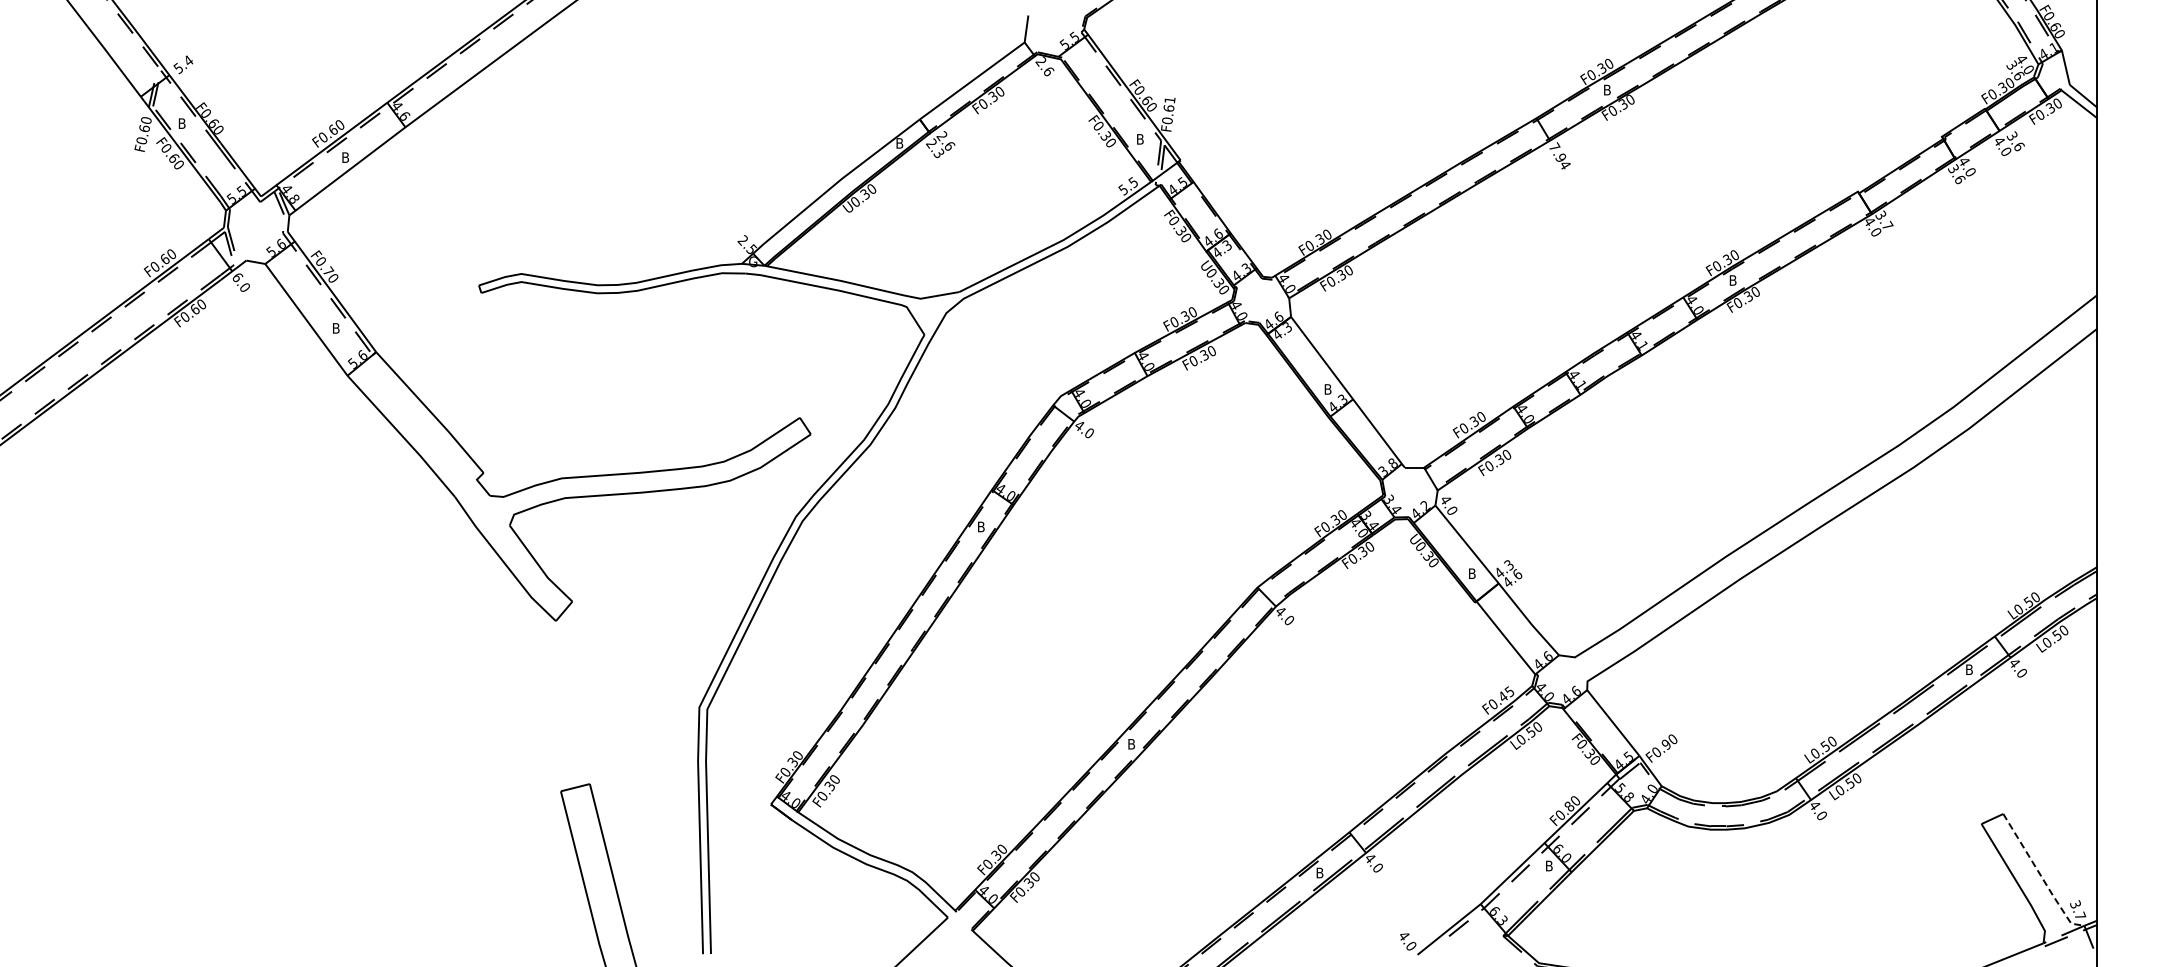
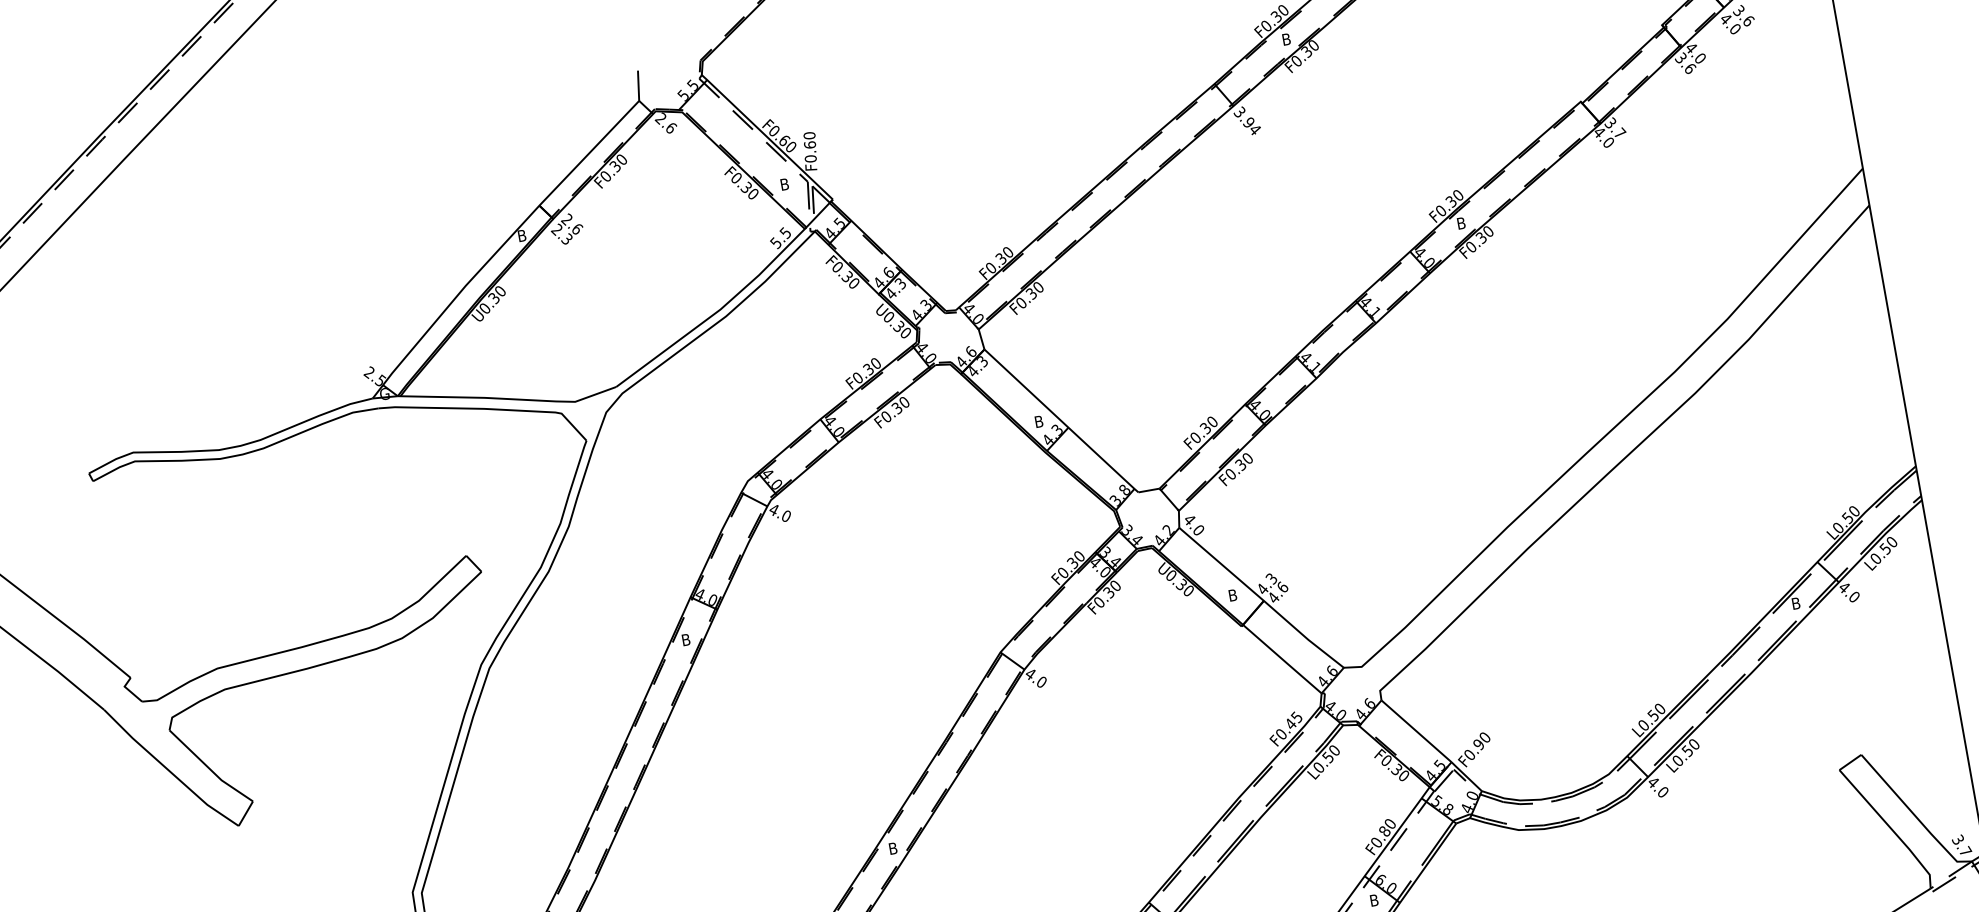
text: (1169, 99) -> (808, 135), F0.61 -> F0.60
text: (1554, 146) -> (1239, 111), 7.94 -> 3.94
line: (2041, 876) -> (1915, 815), dashed -> solid

